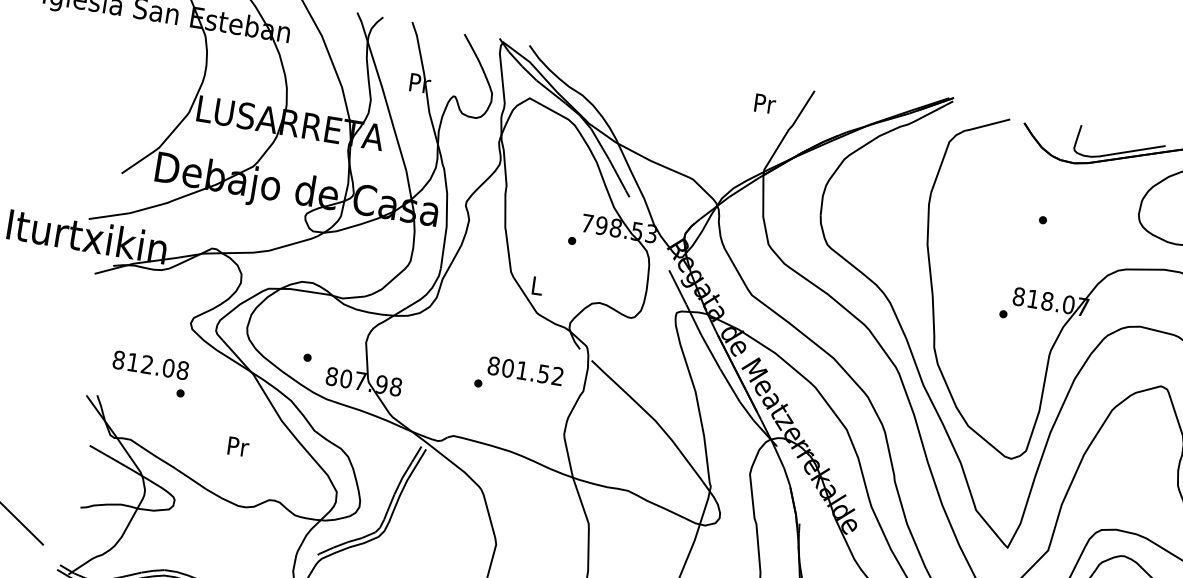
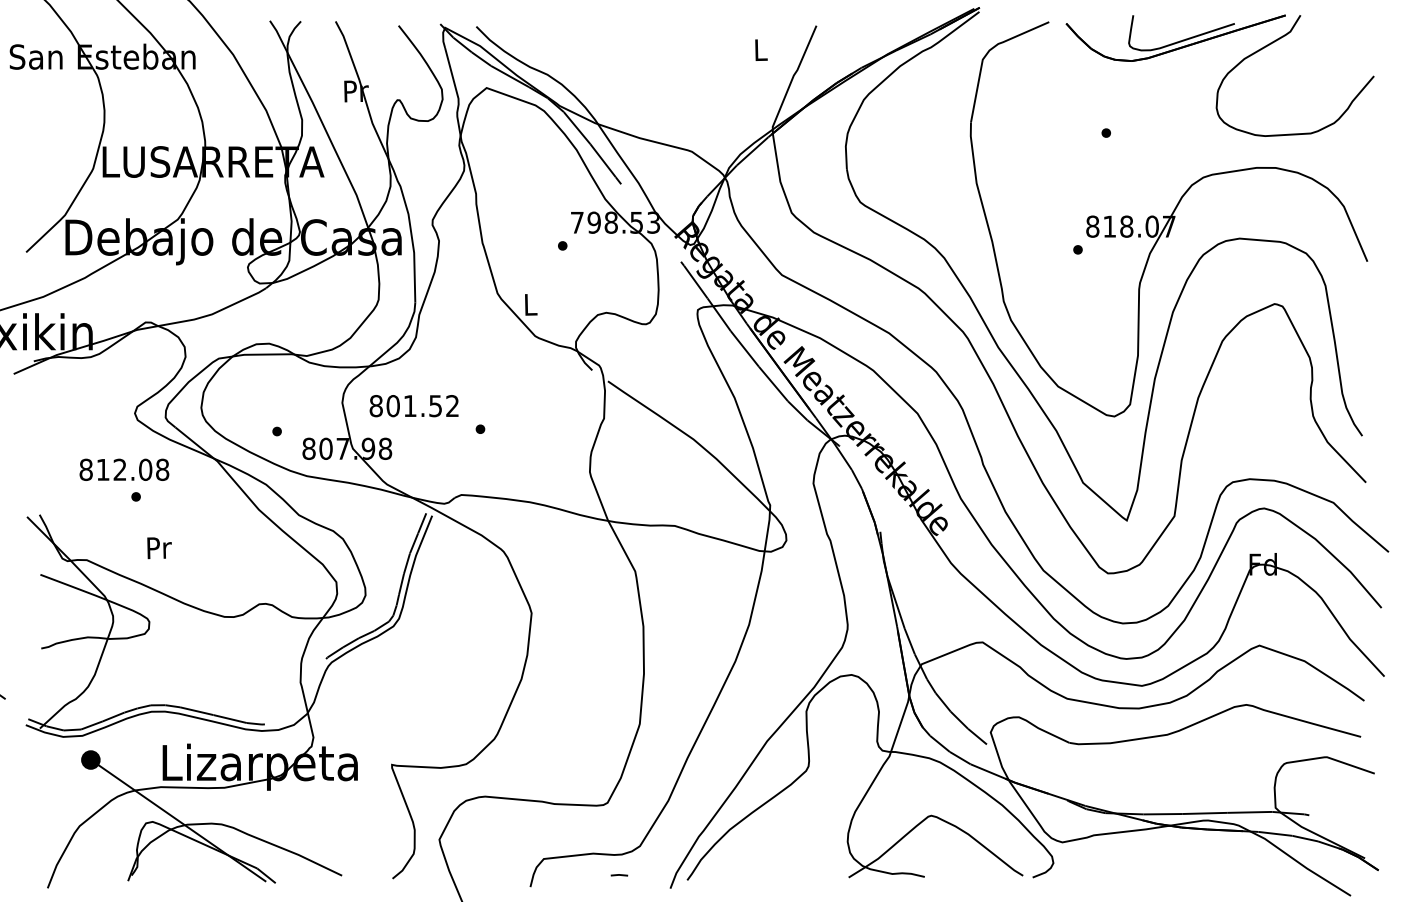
text: (765, 104) -> (761, 50), Pr -> L
text: (151, 365) -> (124, 469), moved
text: (525, 371) -> (413, 406), moved
text: (238, 447) -> (159, 548), moved

